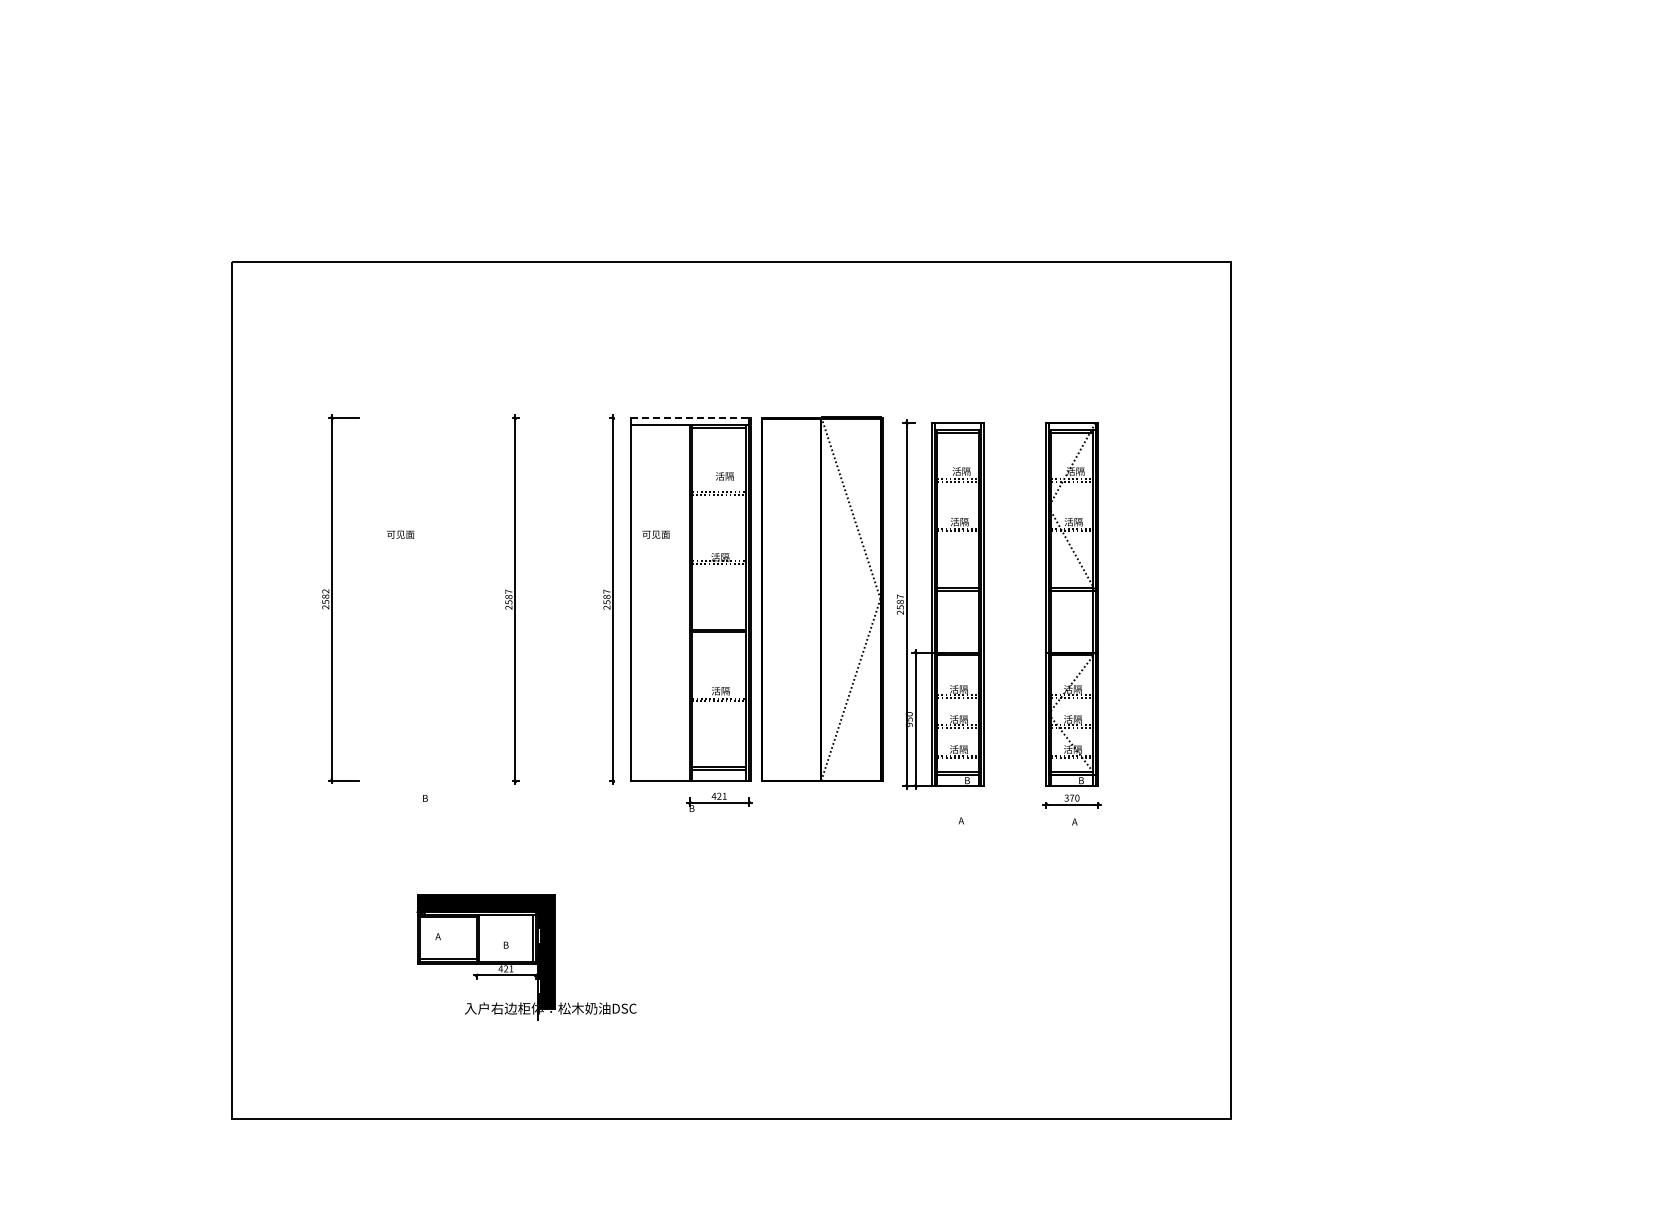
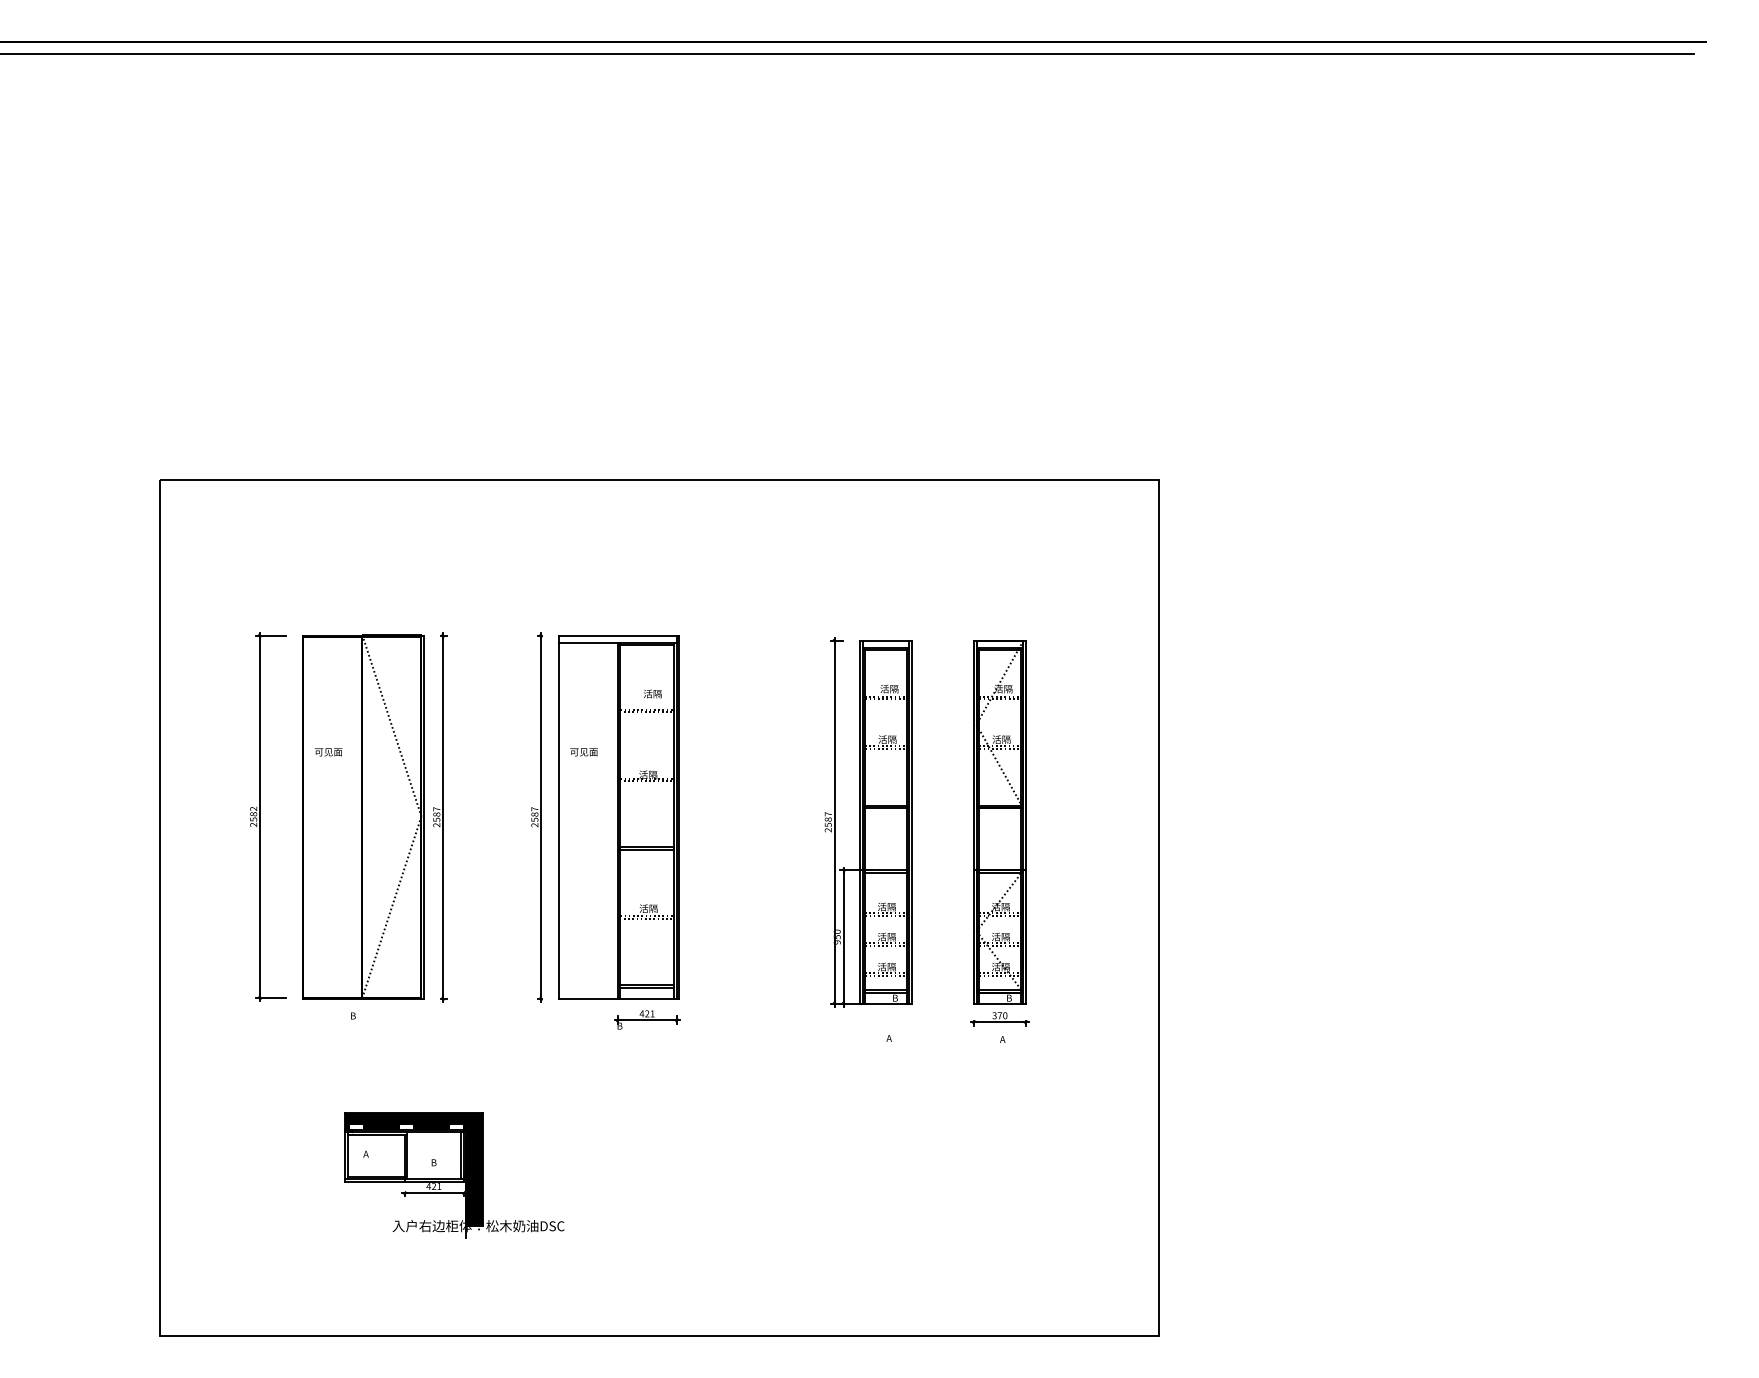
line: (691, 417) -> (619, 635), dashed -> solid
part: (822, 598) -> (363, 816), moved

